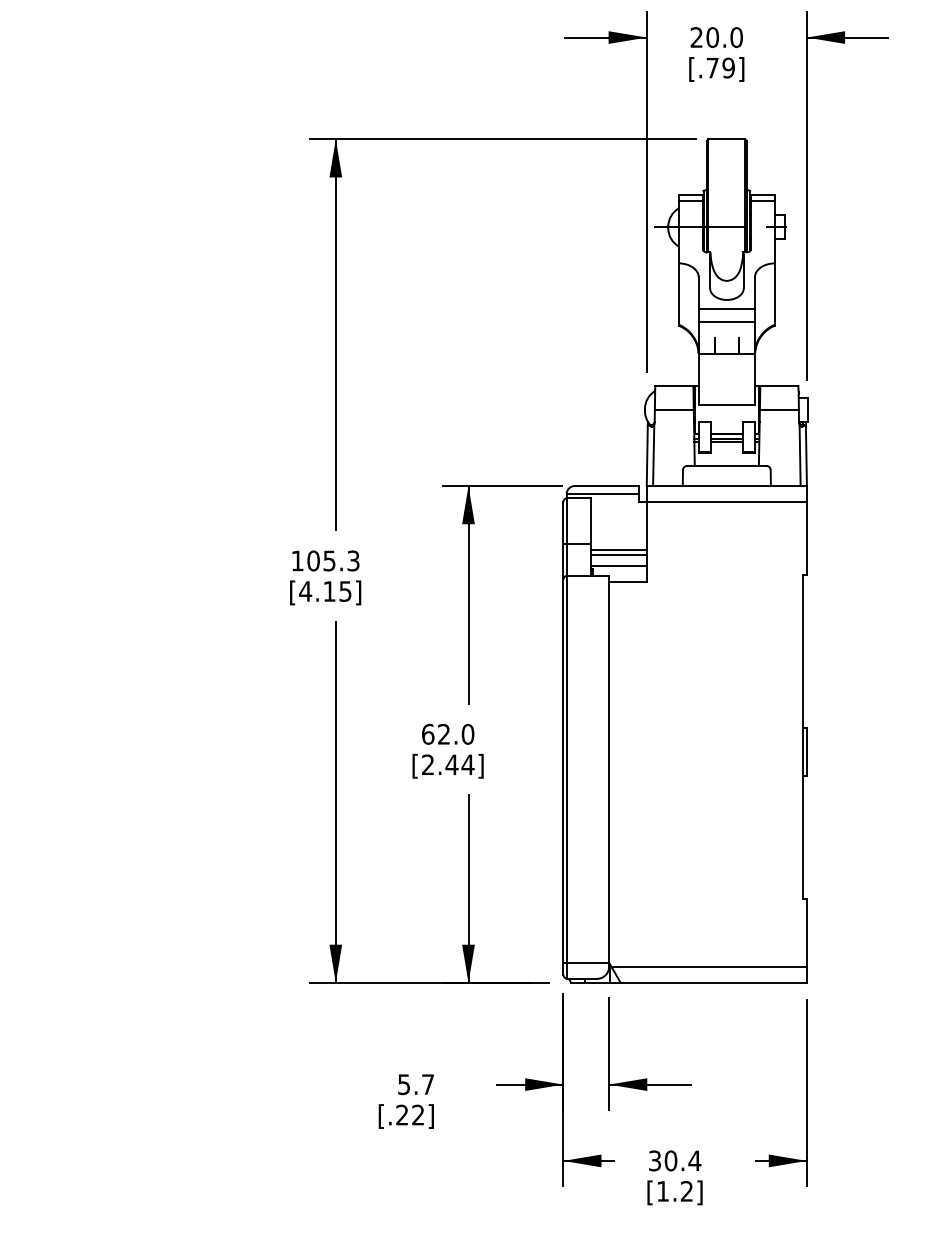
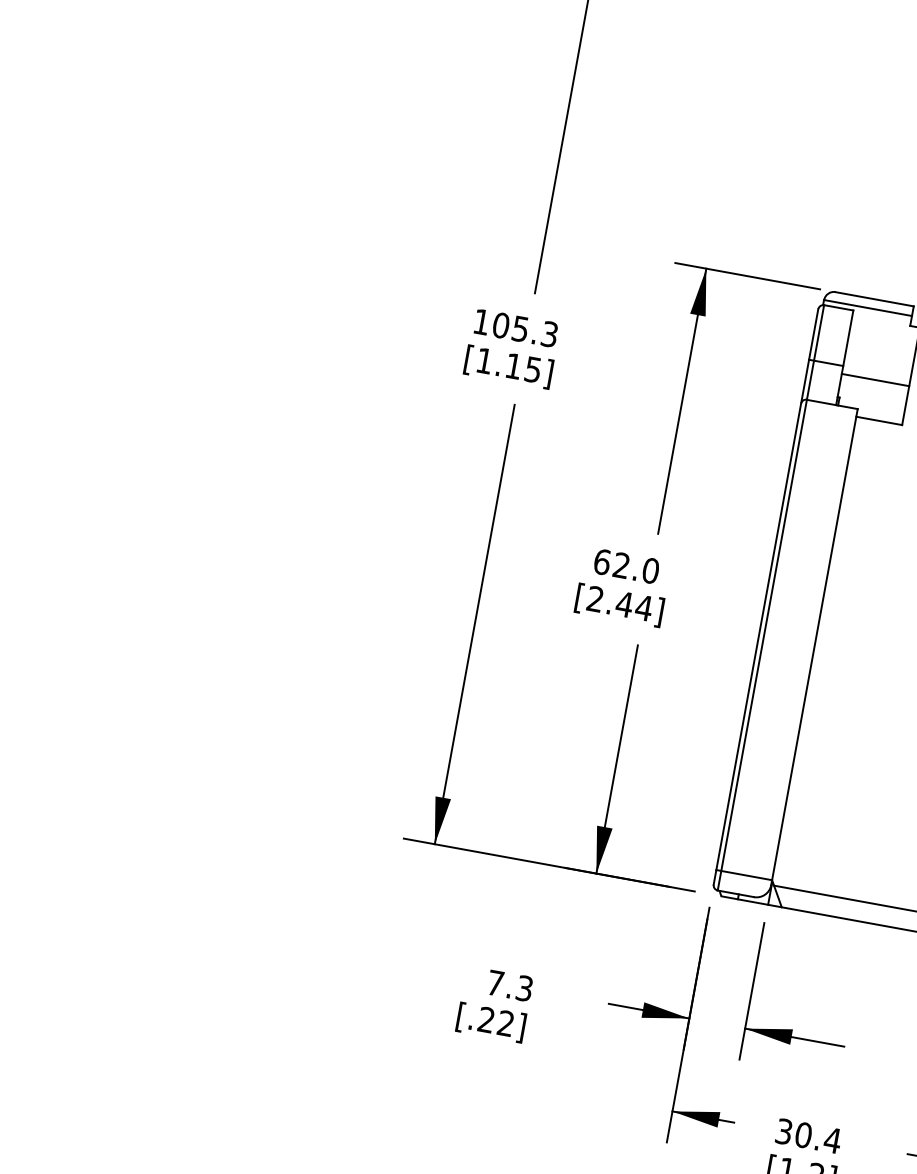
line: (618, 554) -> (873, 385), removed
line: (618, 566) -> (871, 399), removed
text: (305, 591) -> (484, 360), [4.15] -> [1.15]
text: (416, 1084) -> (510, 985), 5.7 -> 7.3

